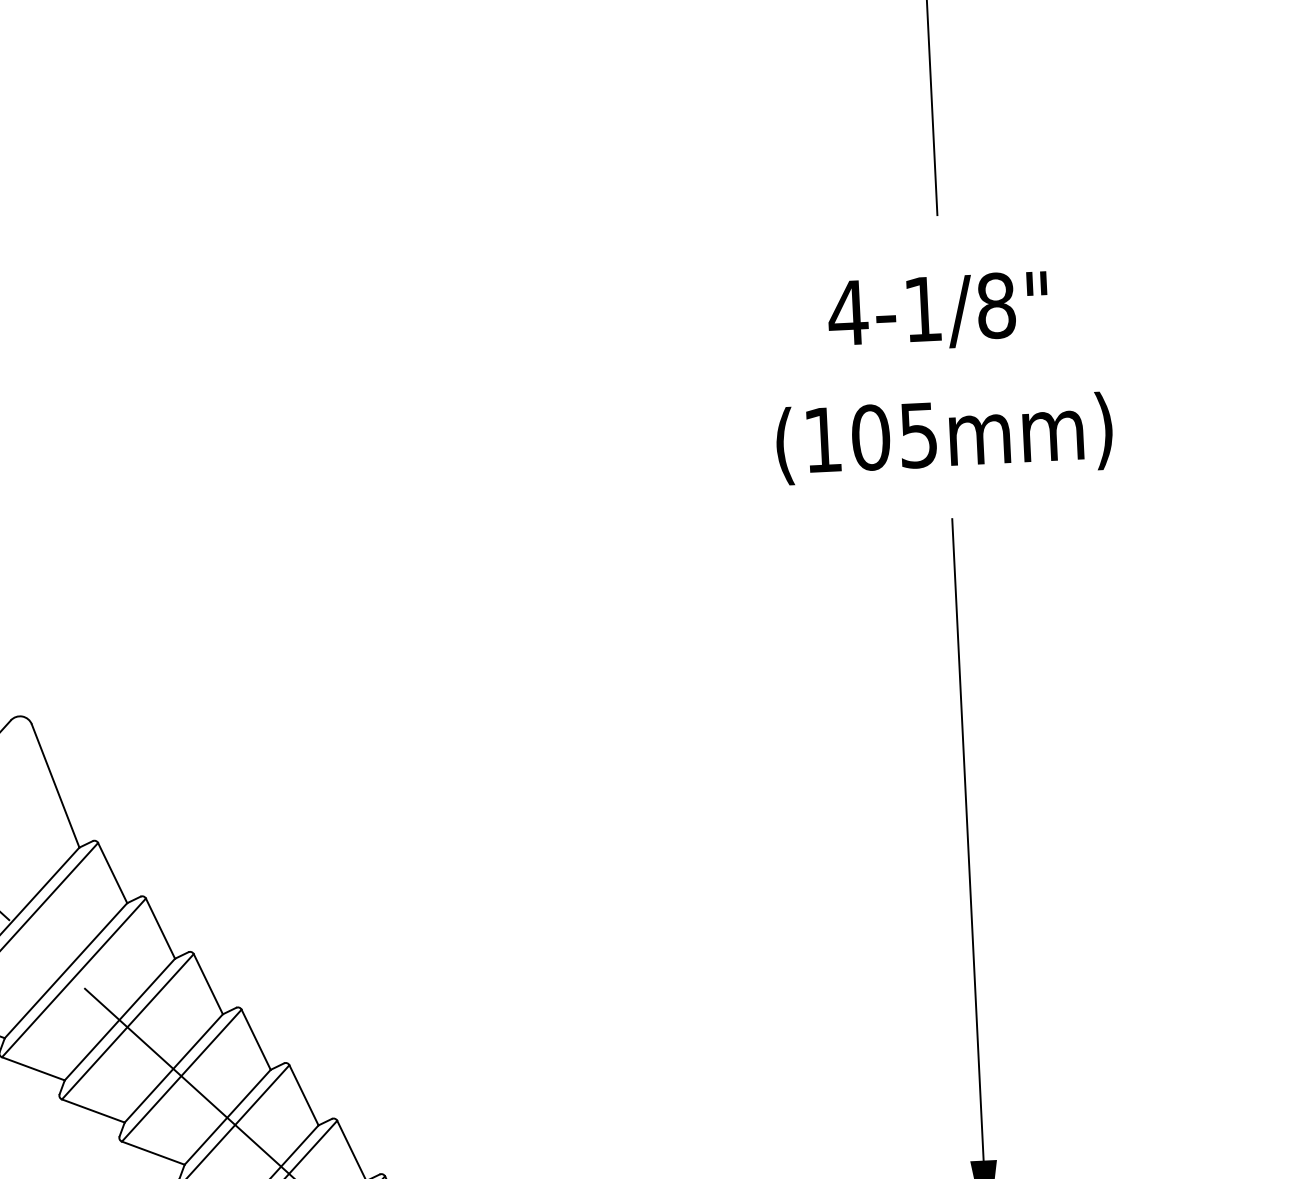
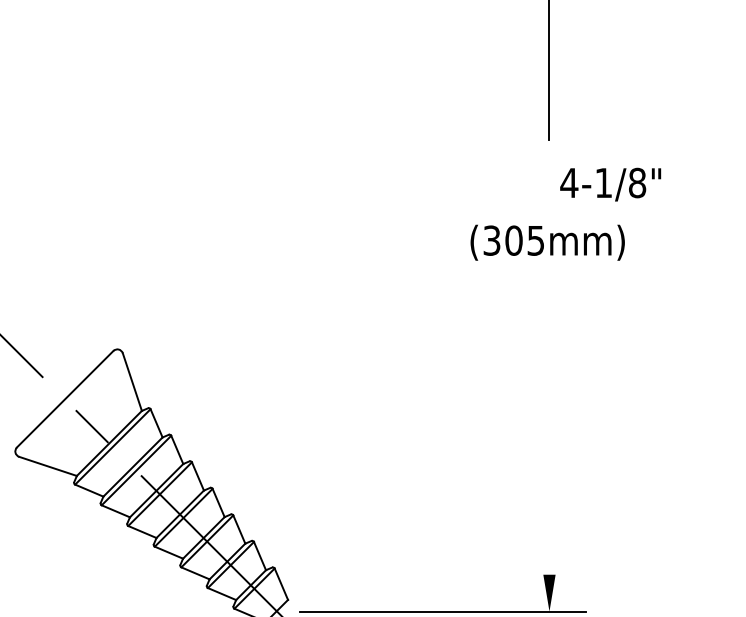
text: (937, 311) -> (610, 184), moved
text: (821, 439) -> (491, 240), (105mm) -> (305mm)
line: (967, 838) -> (549, 426), removed

